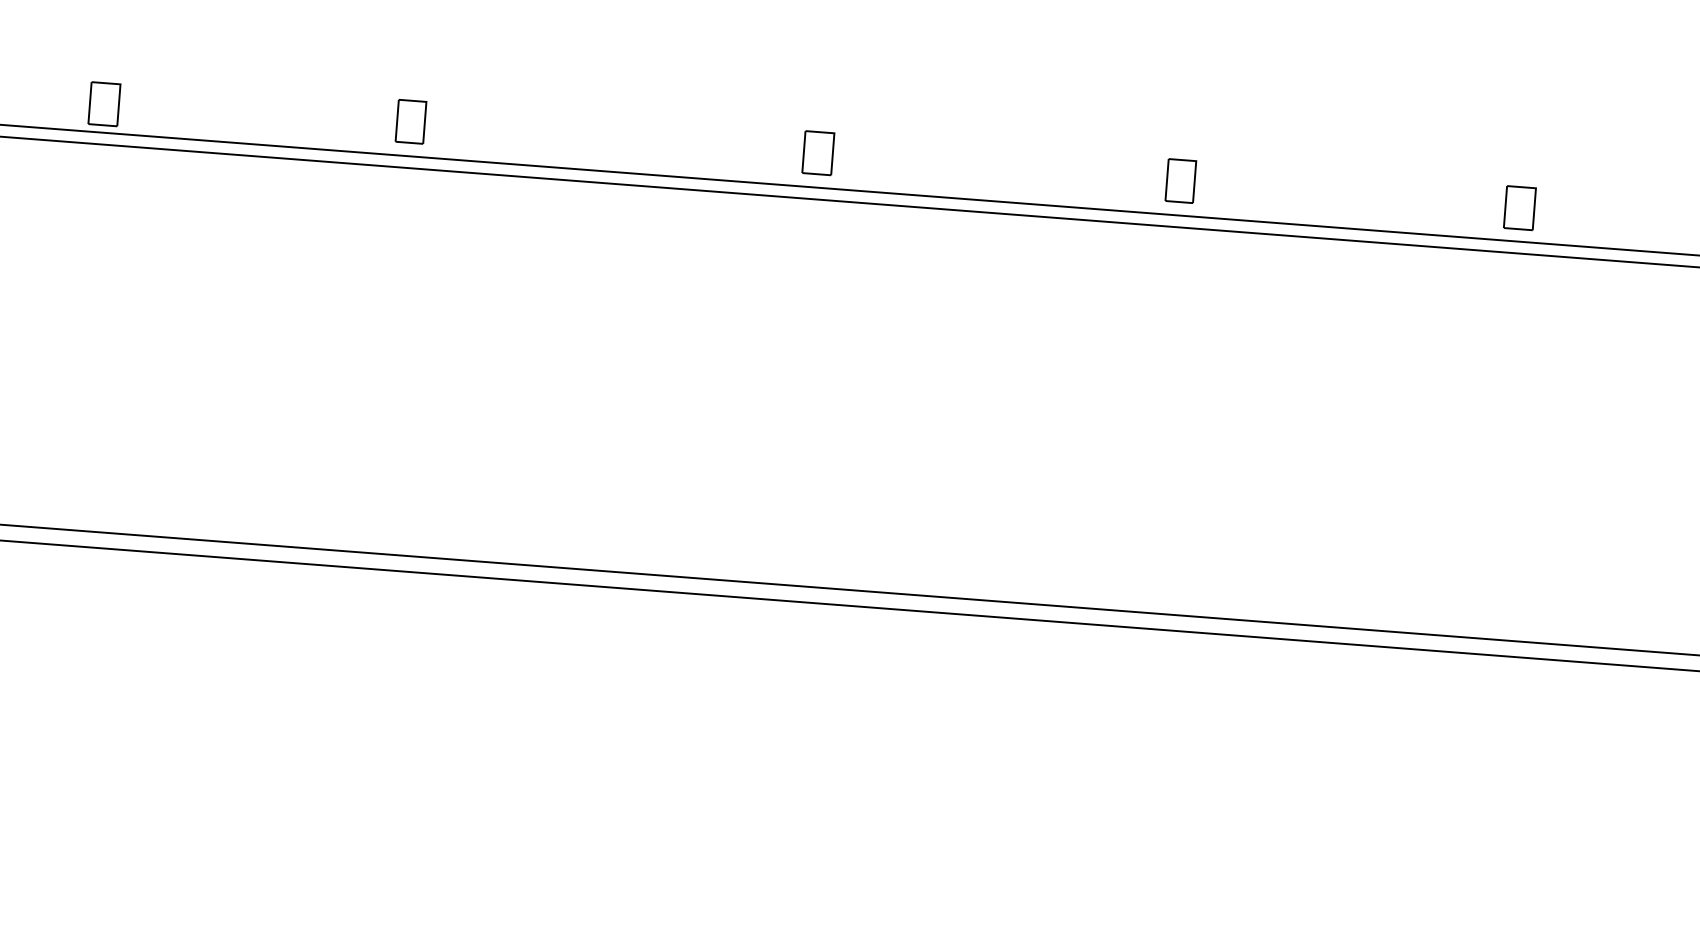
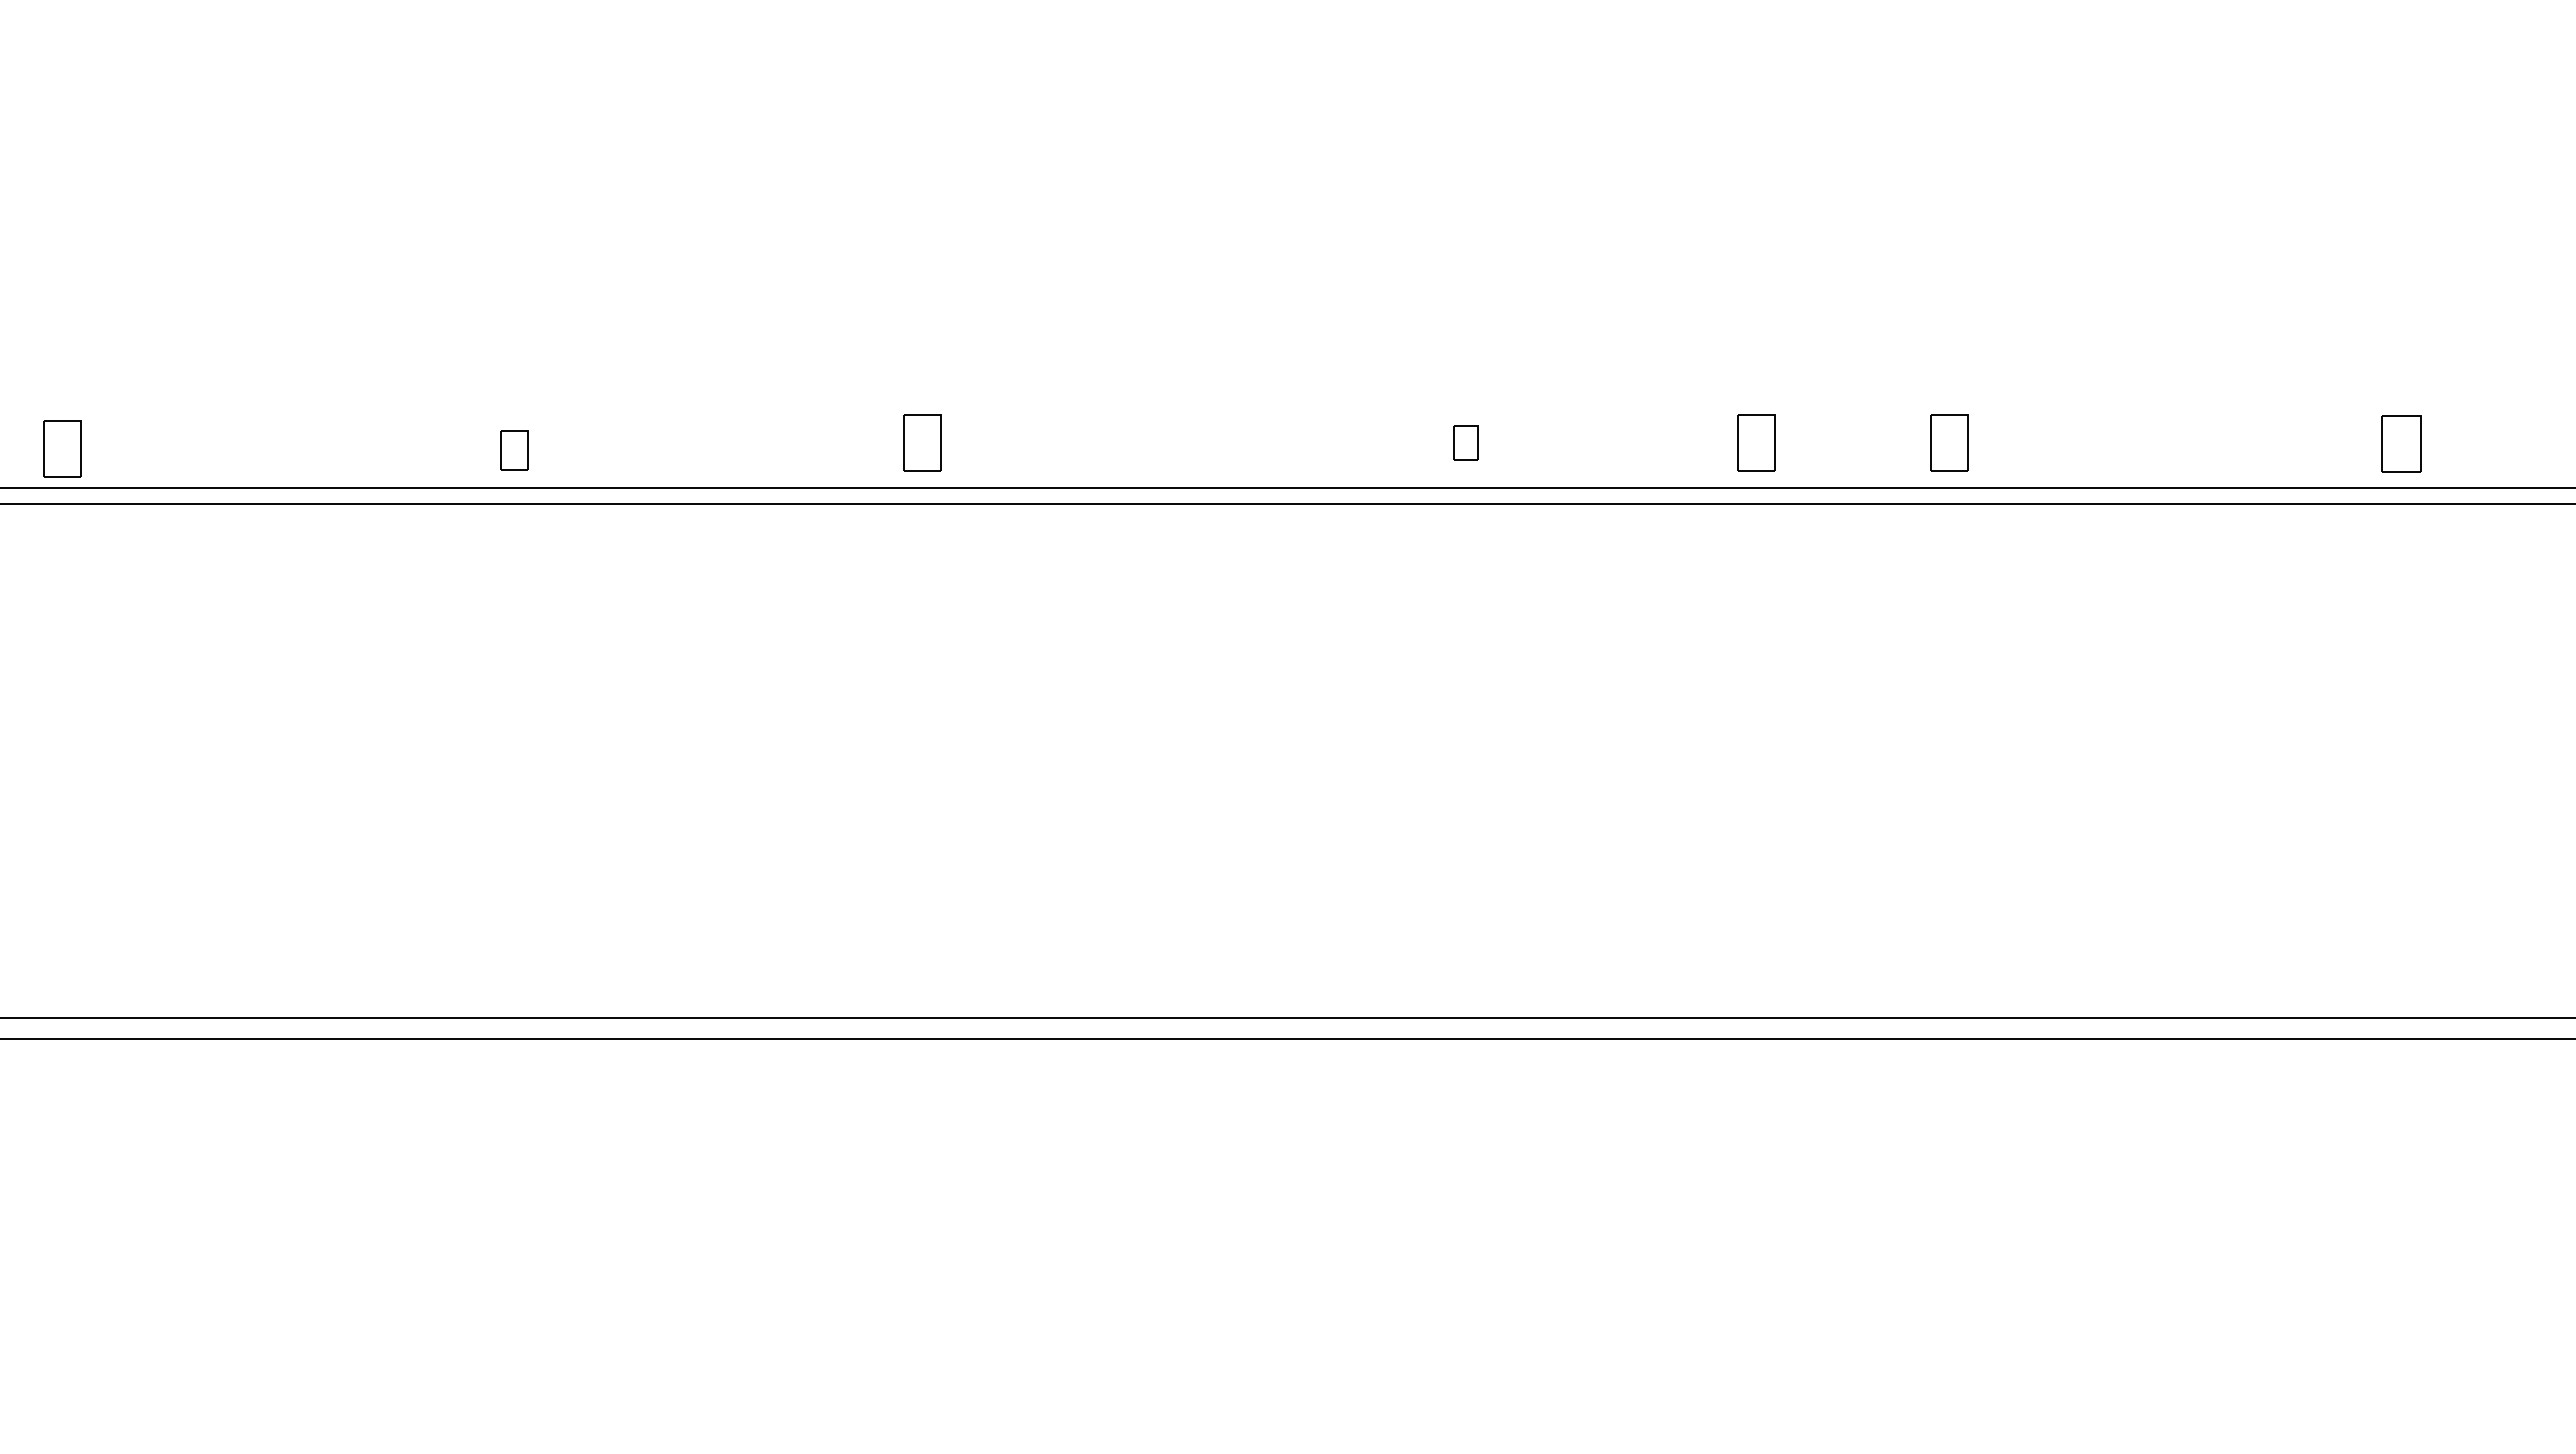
part: (104, 103) -> (514, 449), size x0.7
part: (817, 153) -> (1465, 442), size x0.6
part: (1036, 169) -> (1756, 442), added

